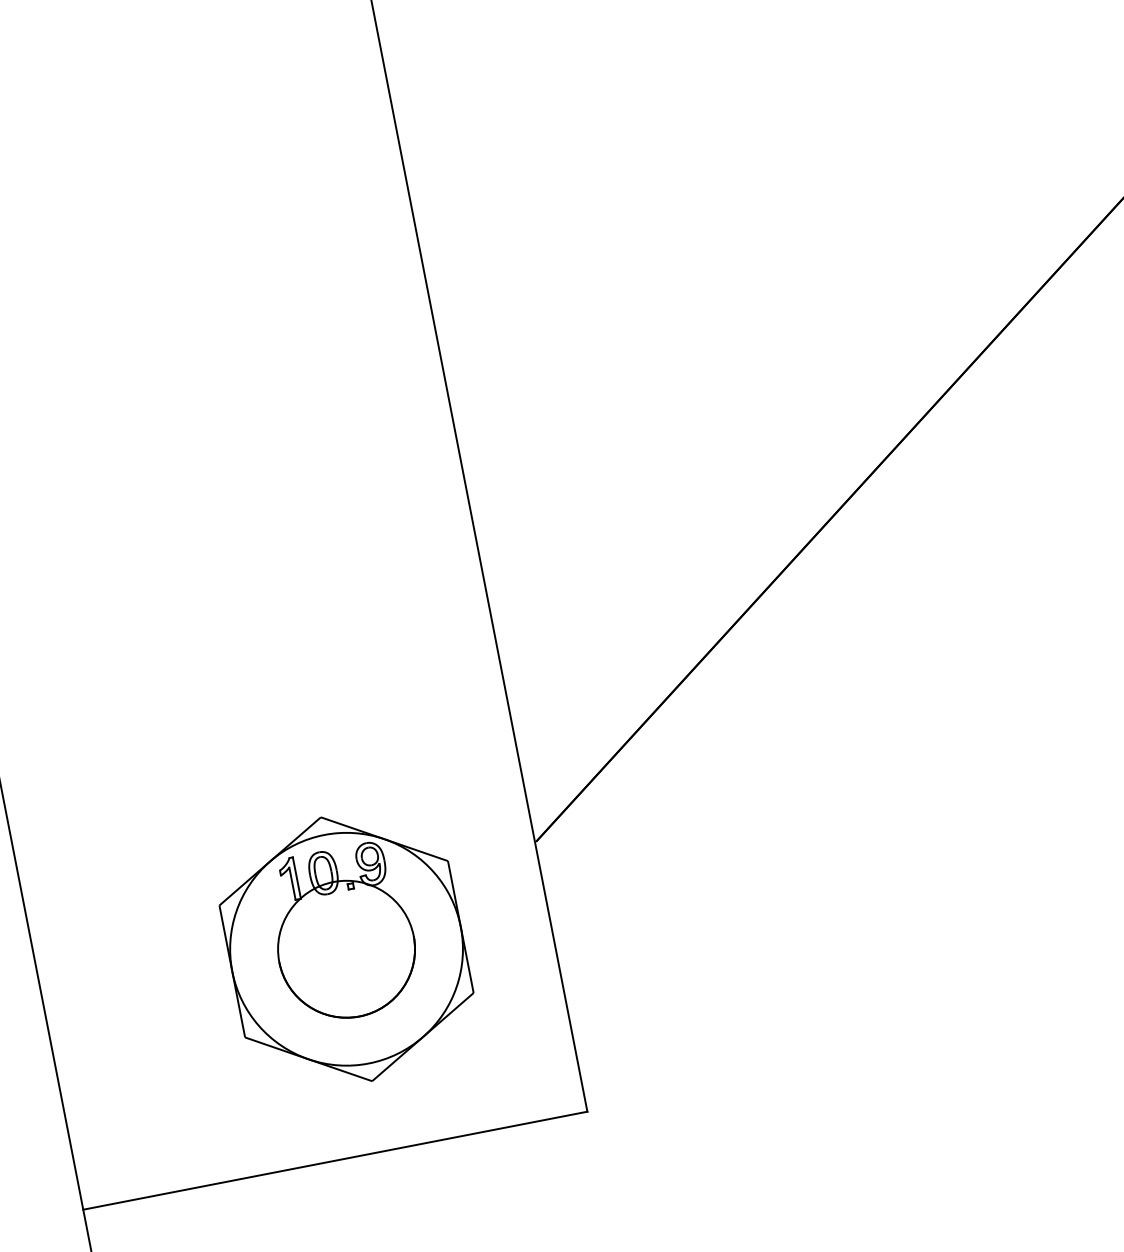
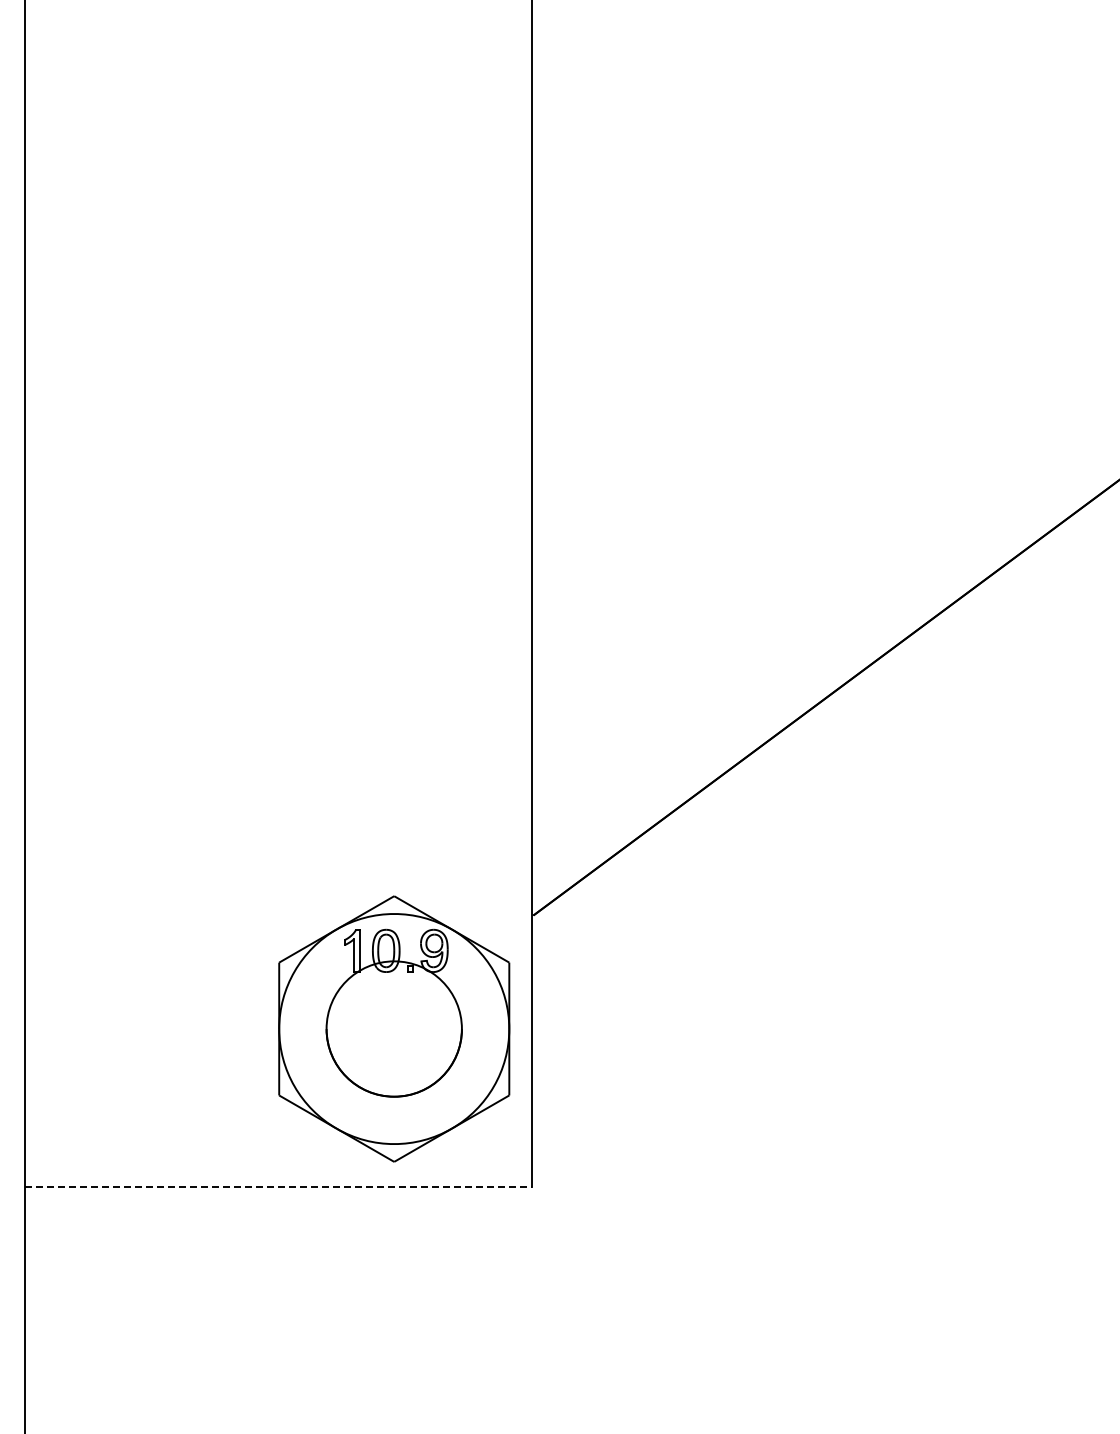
part: (346, 948) -> (394, 1028), moved
line: (335, 1161) -> (278, 1187), solid -> dashed

